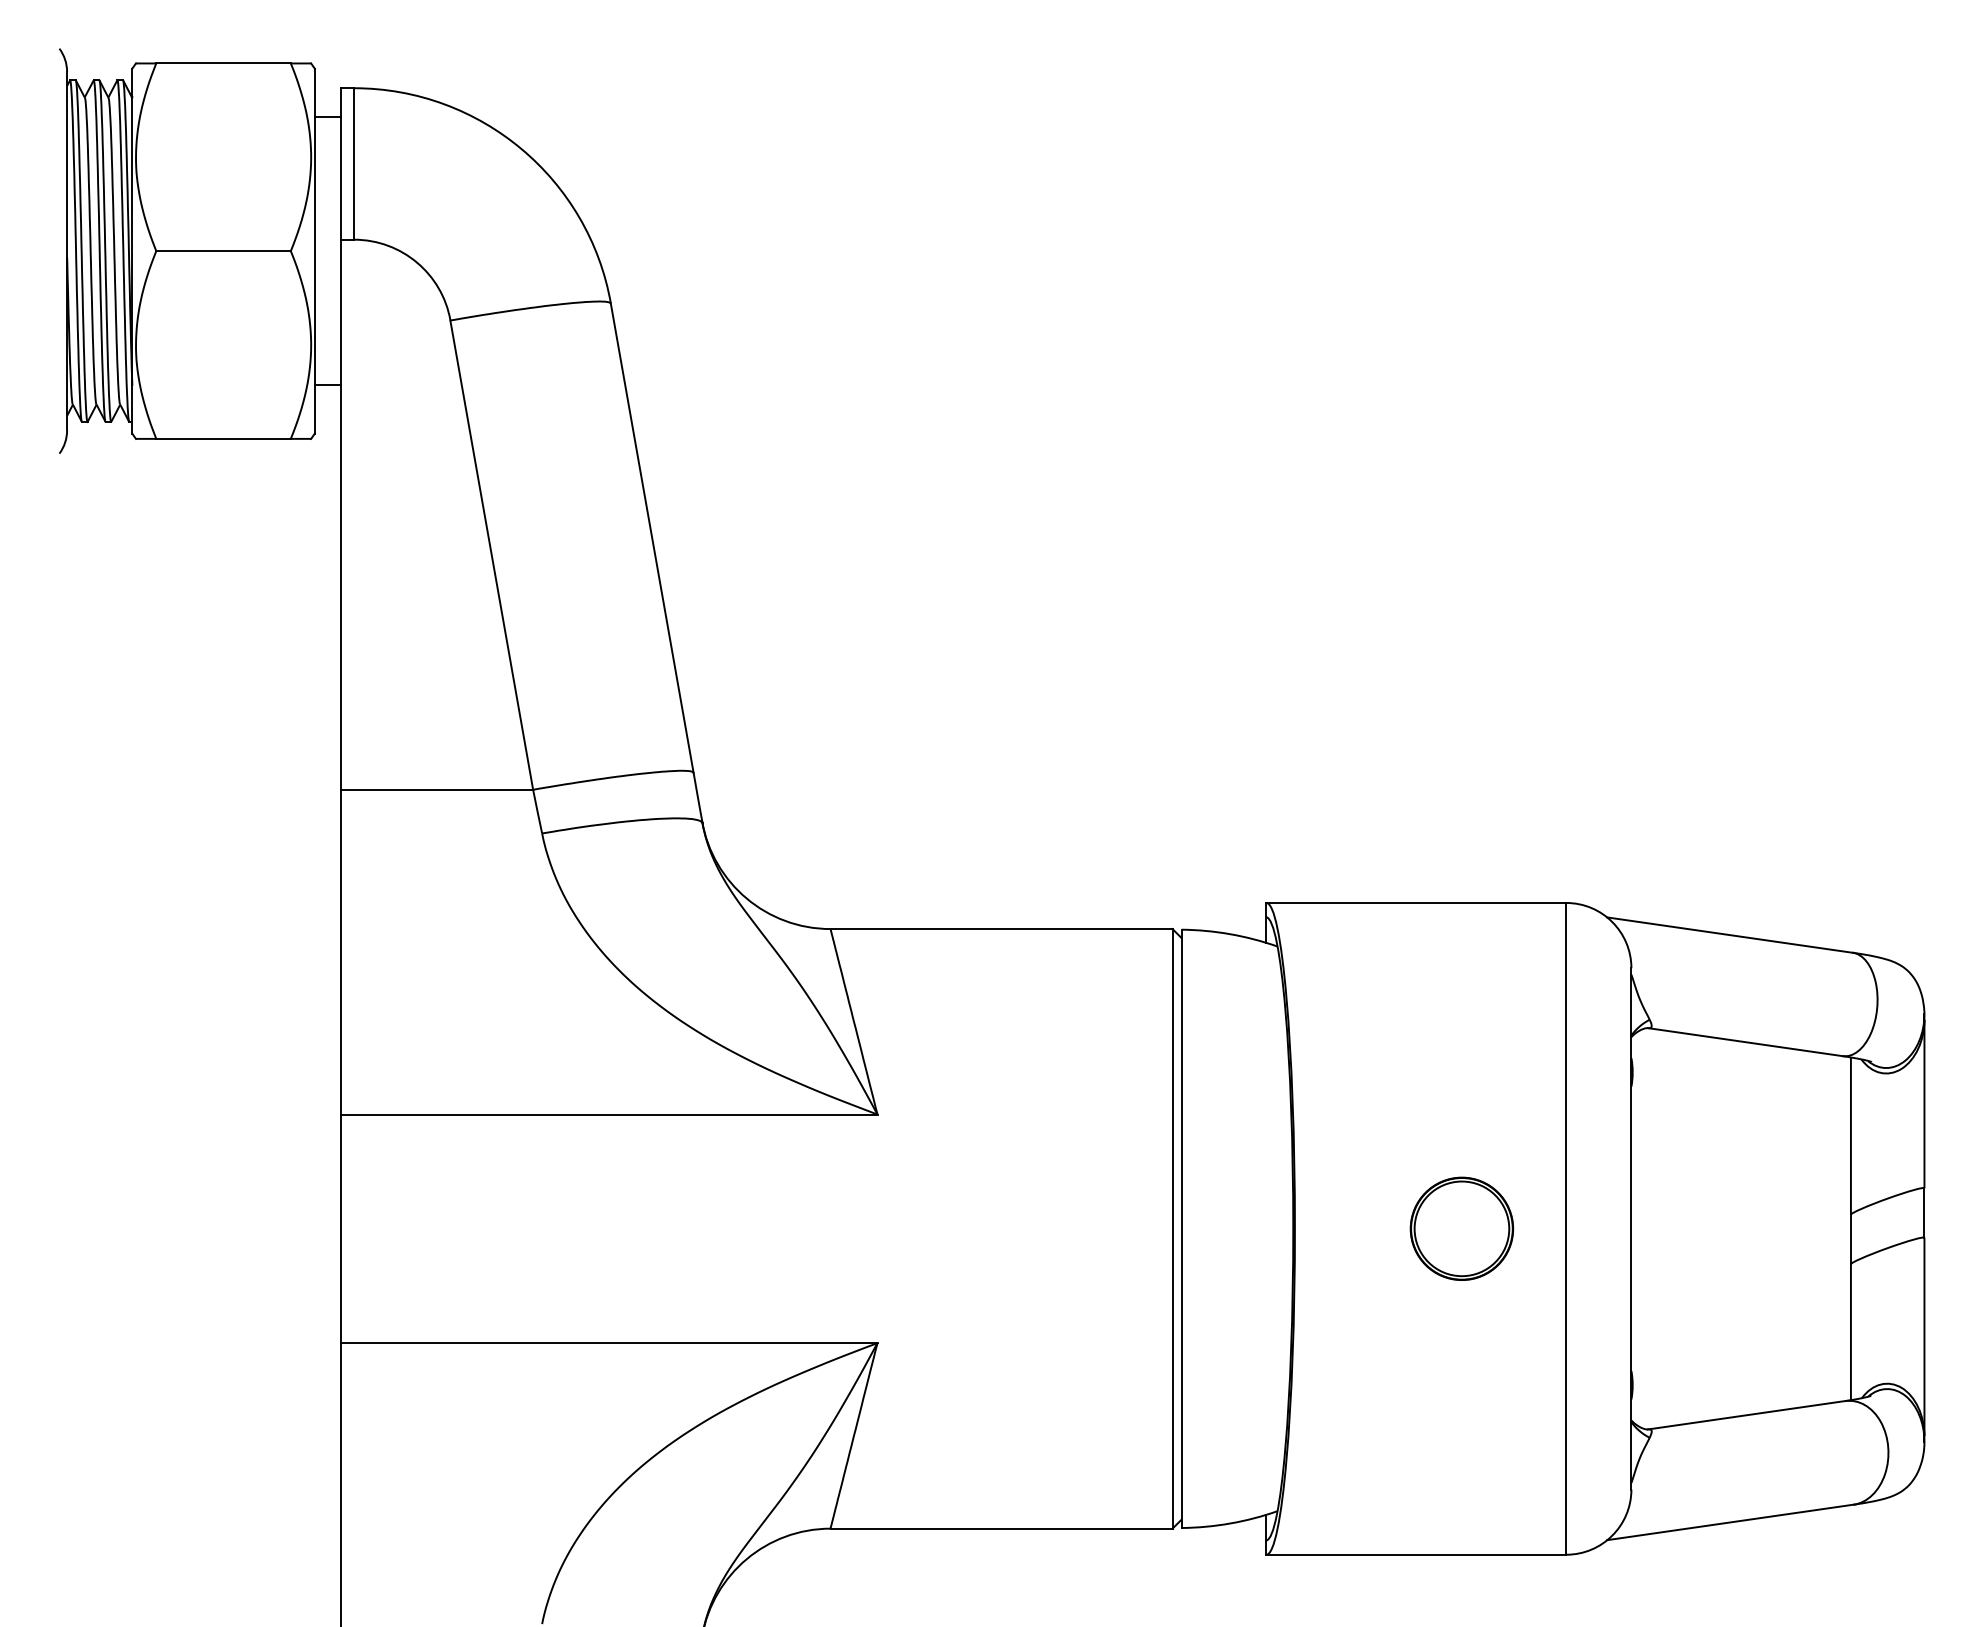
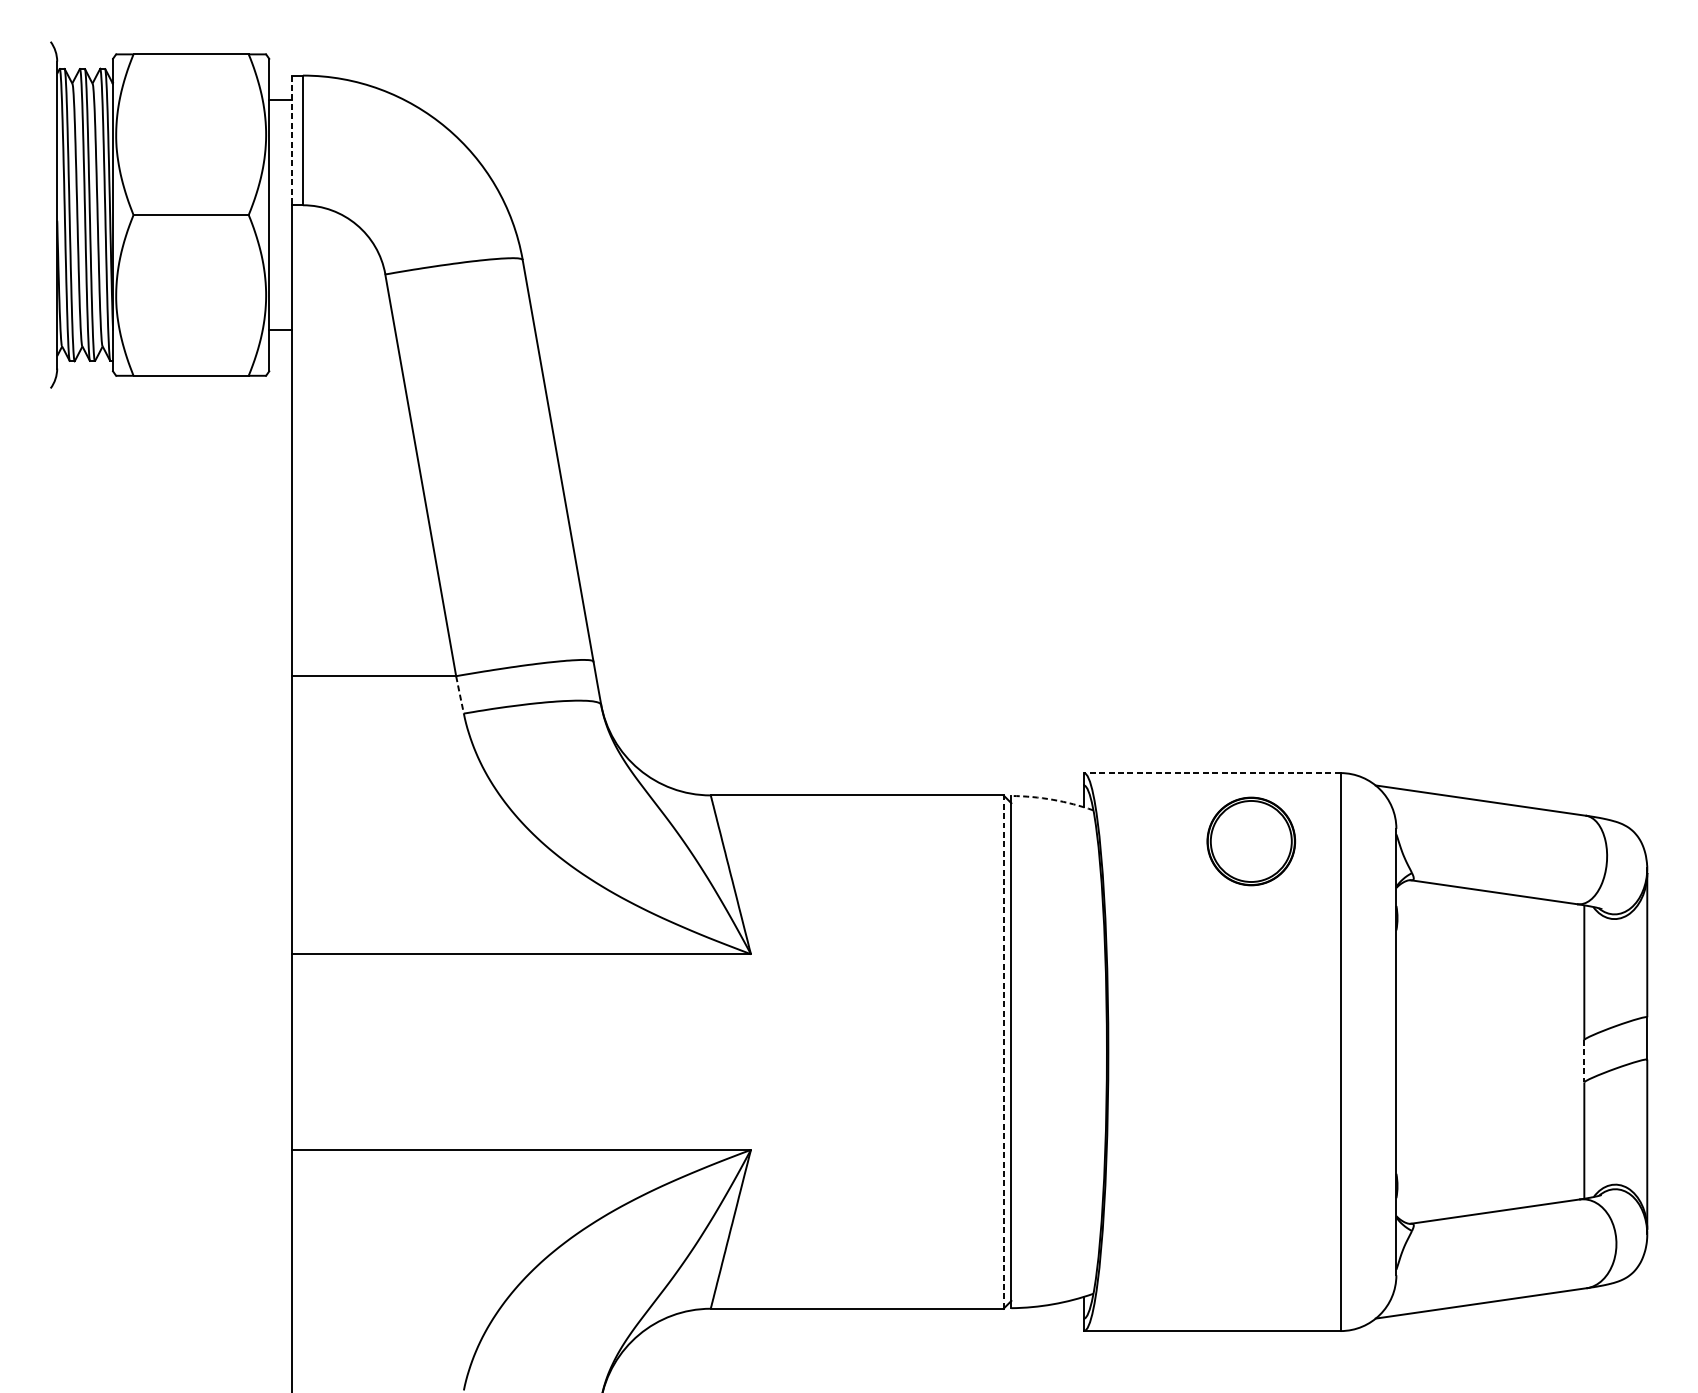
line: (340, 163) -> (291, 140), solid -> dashed
line: (537, 811) -> (459, 694), solid -> dashed
line: (1416, 902) -> (1212, 772), solid -> dashed
arc: (1230, 934) -> (1053, 800), solid -> dashed
line: (1172, 1228) -> (1003, 1051), solid -> dashed
part: (1461, 1228) -> (1250, 841), moved
line: (1850, 1239) -> (1583, 1061), solid -> dashed

